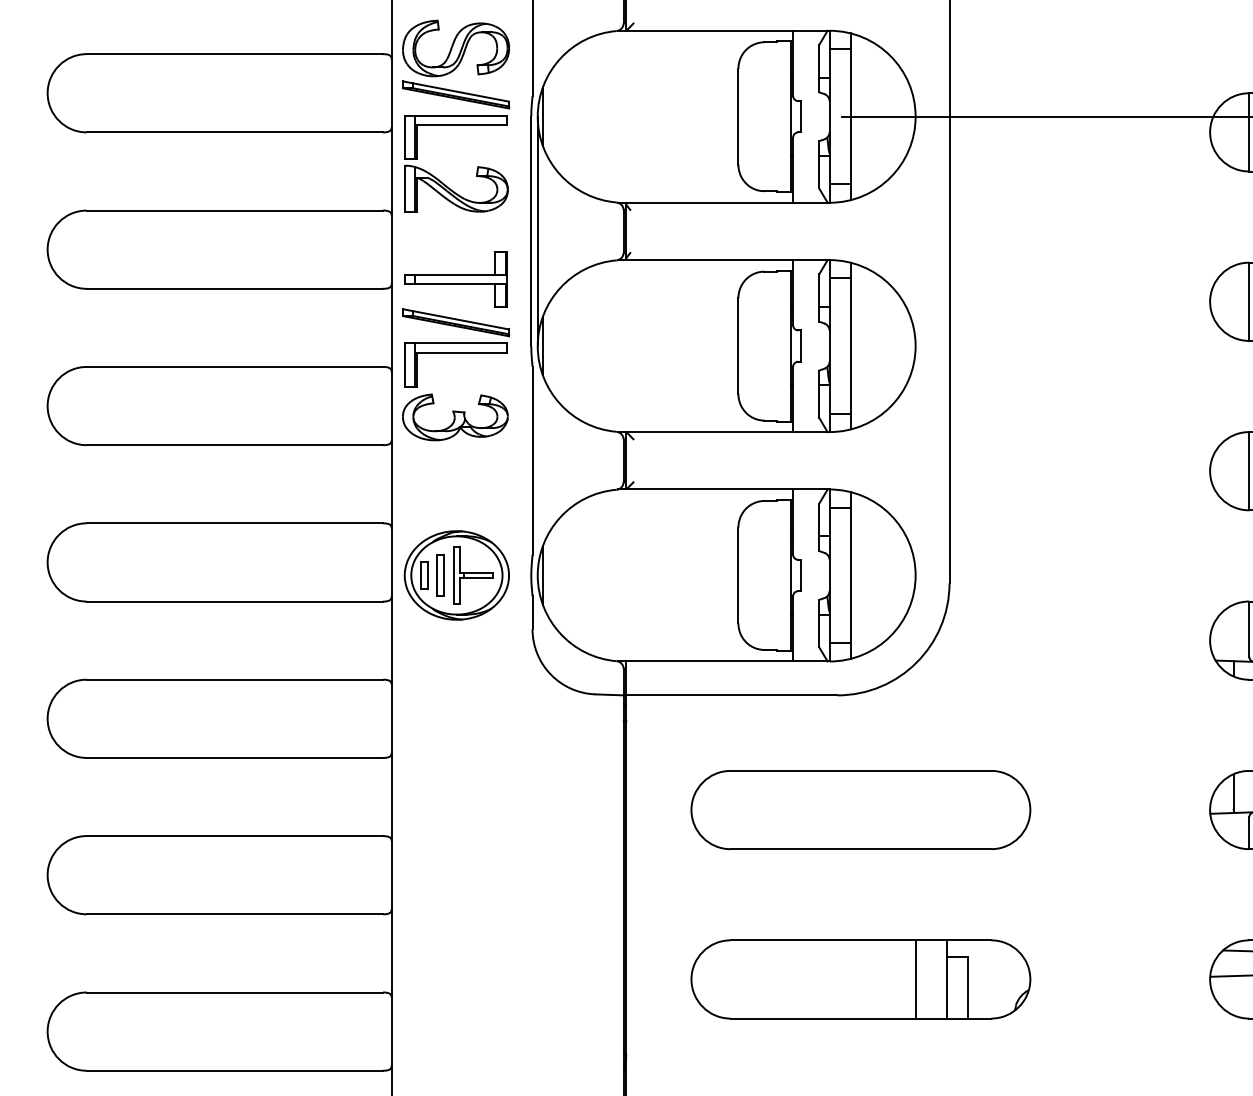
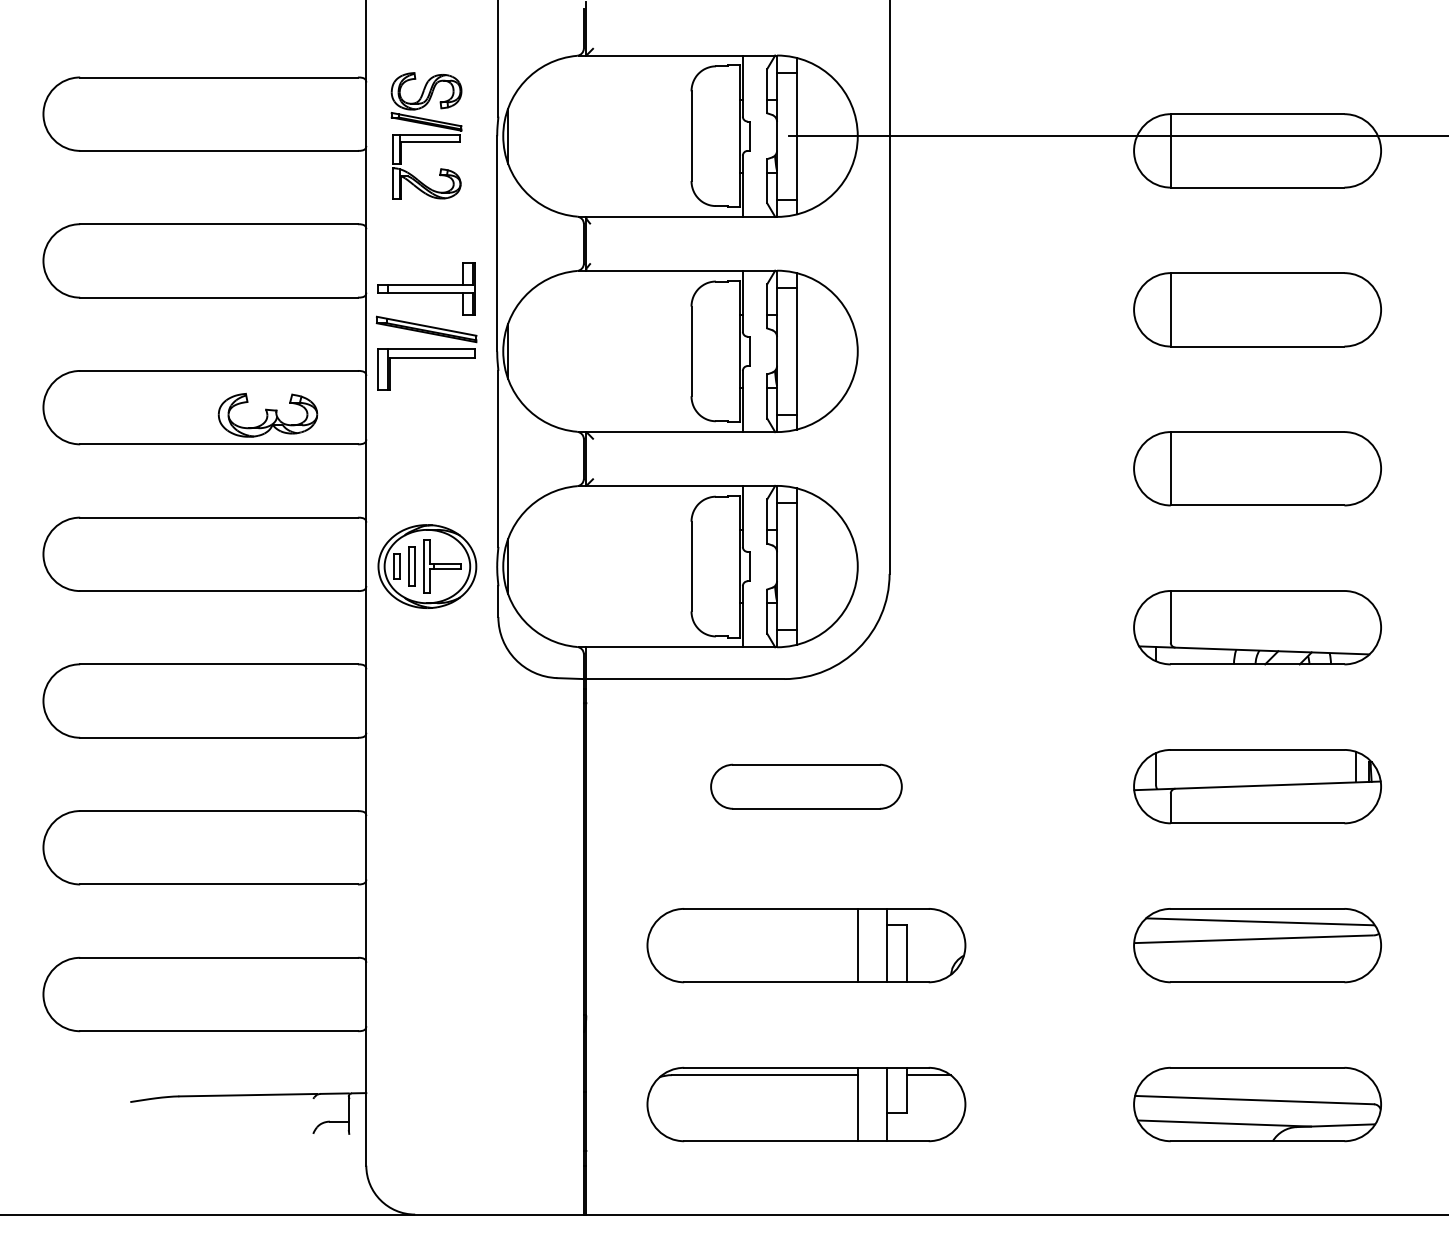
part: (455, 115) -> (426, 135), size x0.7
line: (537, 231) -> (503, 243), removed
part: (454, 417) -> (267, 415), moved
part: (860, 809) -> (806, 786), size x0.6

